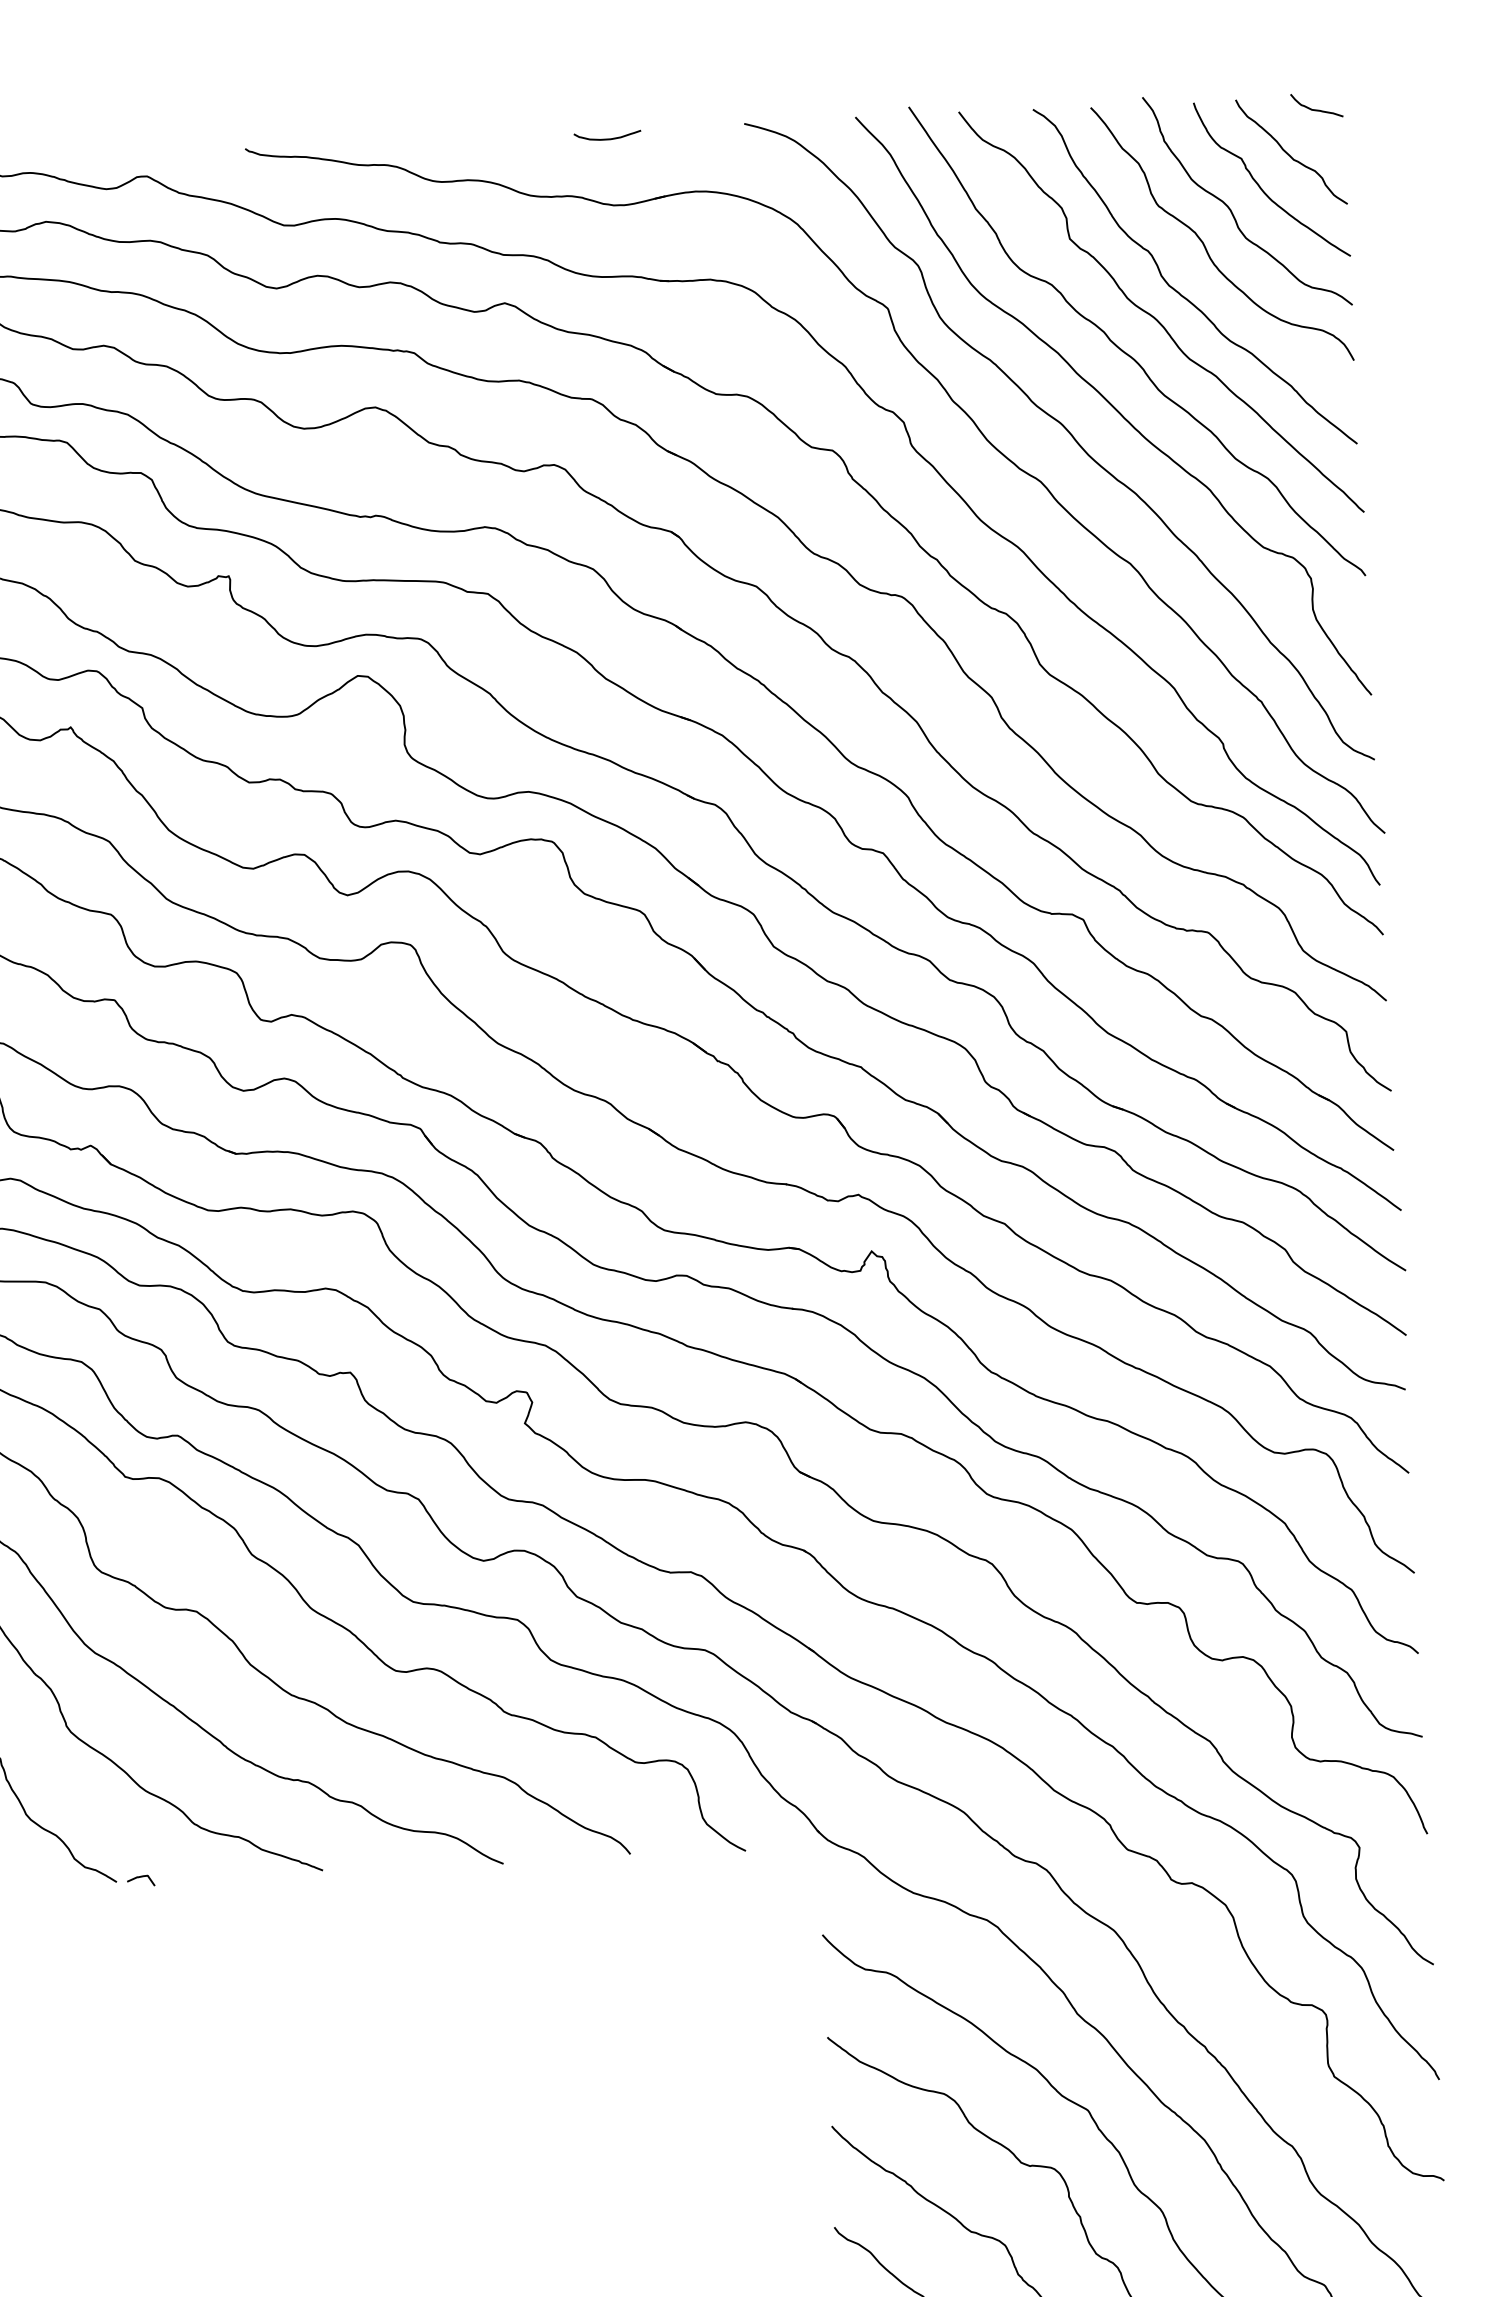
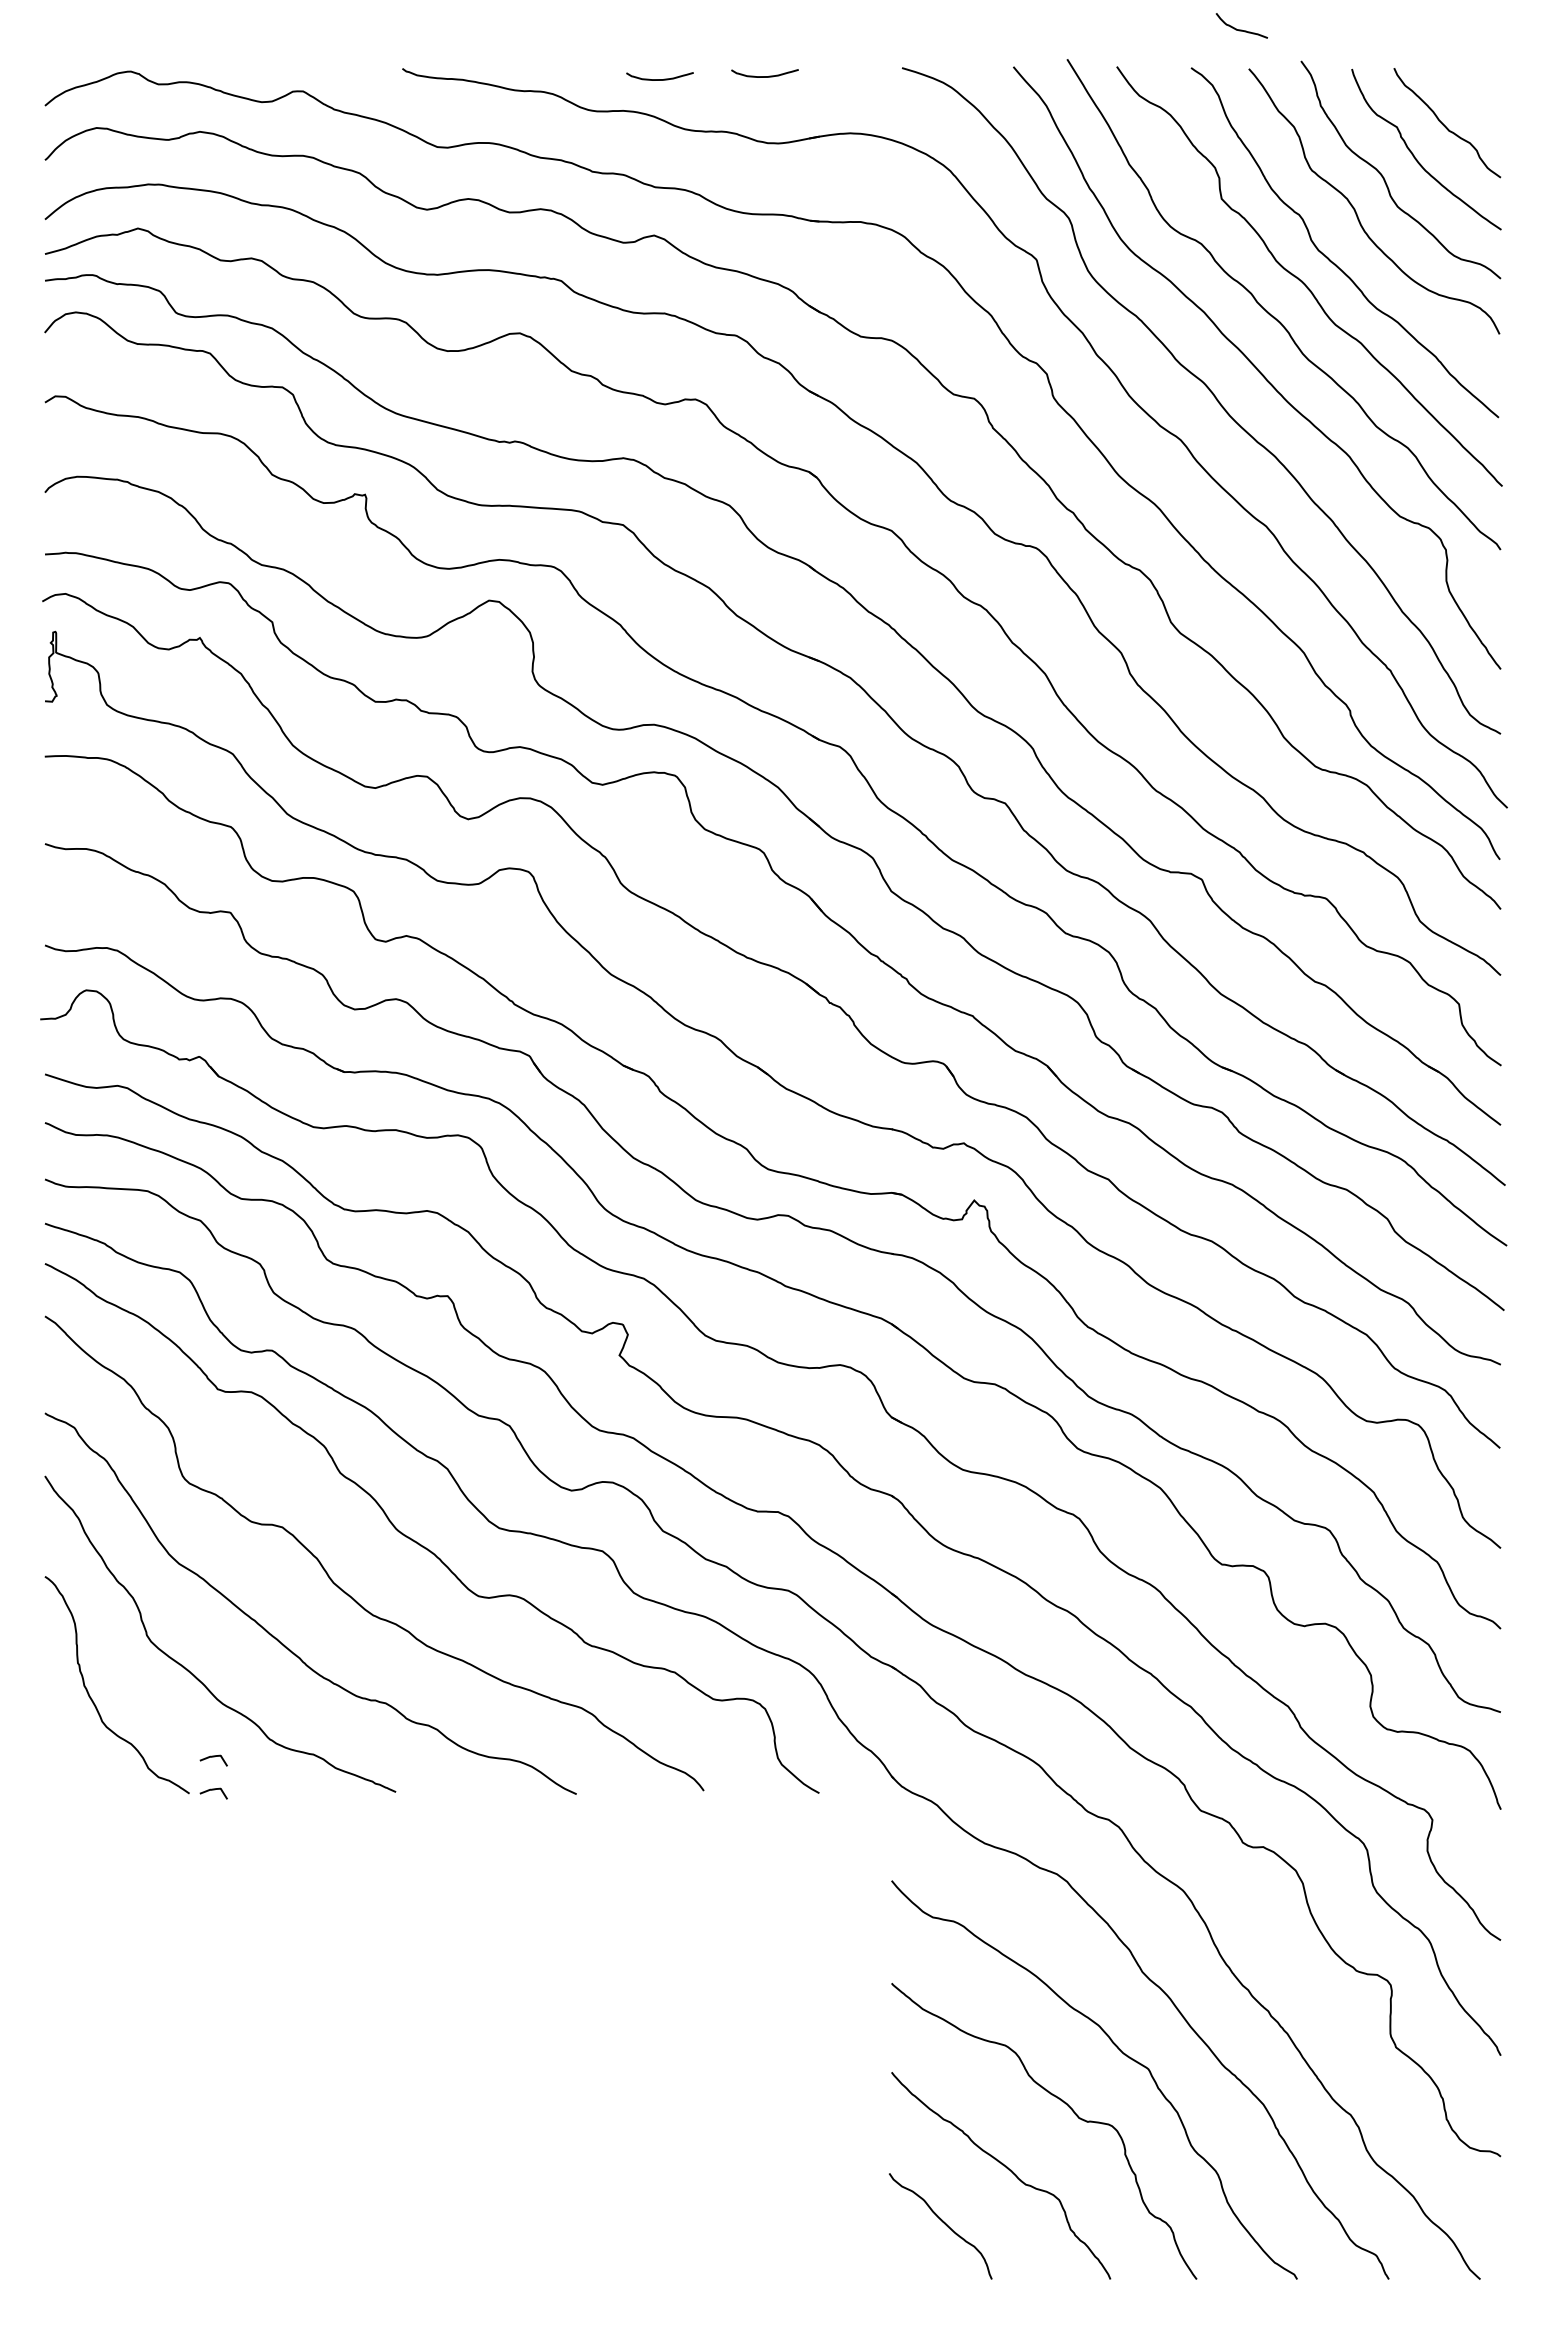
curve: (1316, 109) -> (1241, 29), moved
curve: (502, 147) -> (659, 79), added
curve: (139, 1844) -> (213, 1757), added

